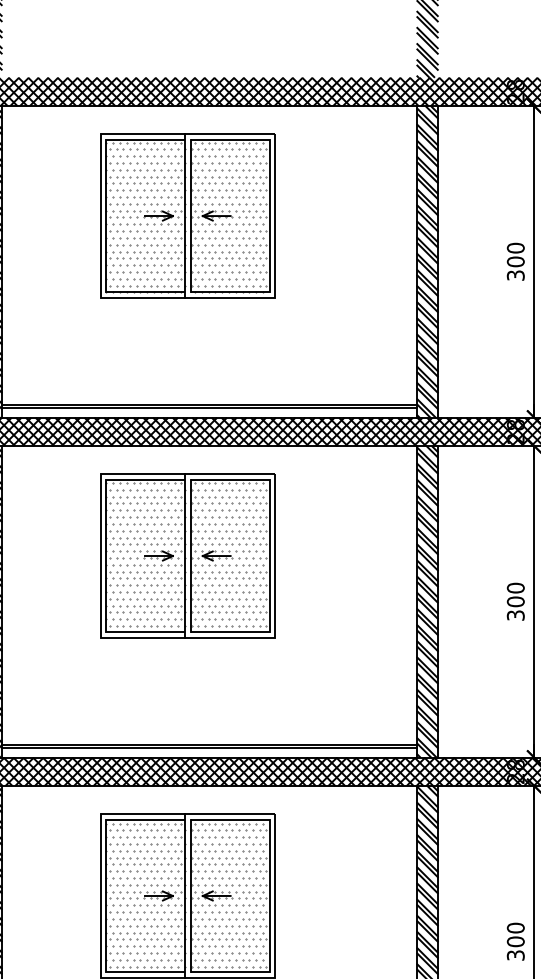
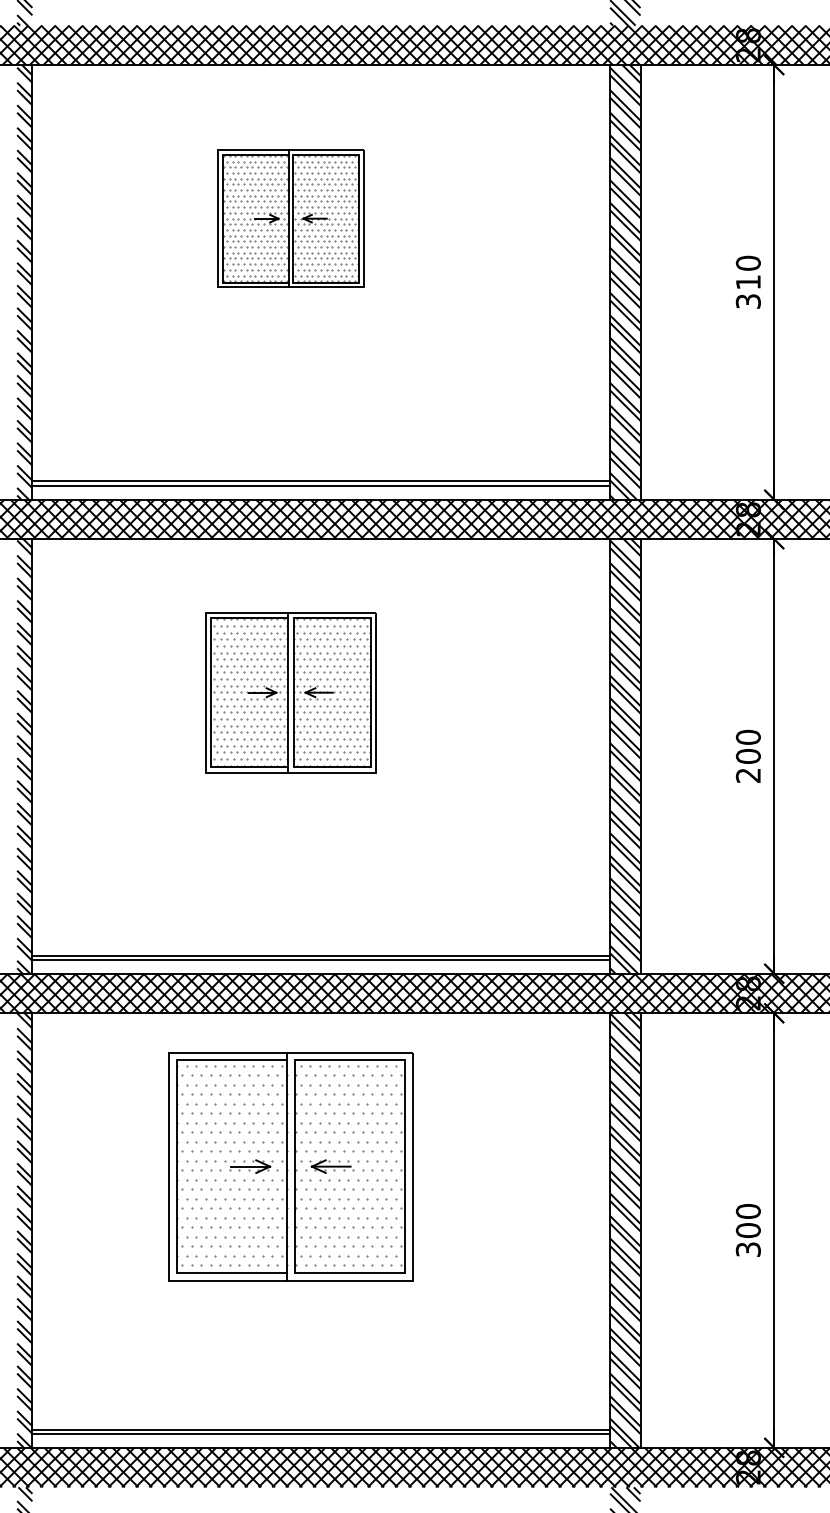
part: (187, 216) -> (290, 218), size x0.6
text: (515, 261) -> (747, 281), 300 -> 310
part: (187, 555) -> (290, 692), size x0.7
text: (515, 615) -> (748, 775), 300 -> 200

